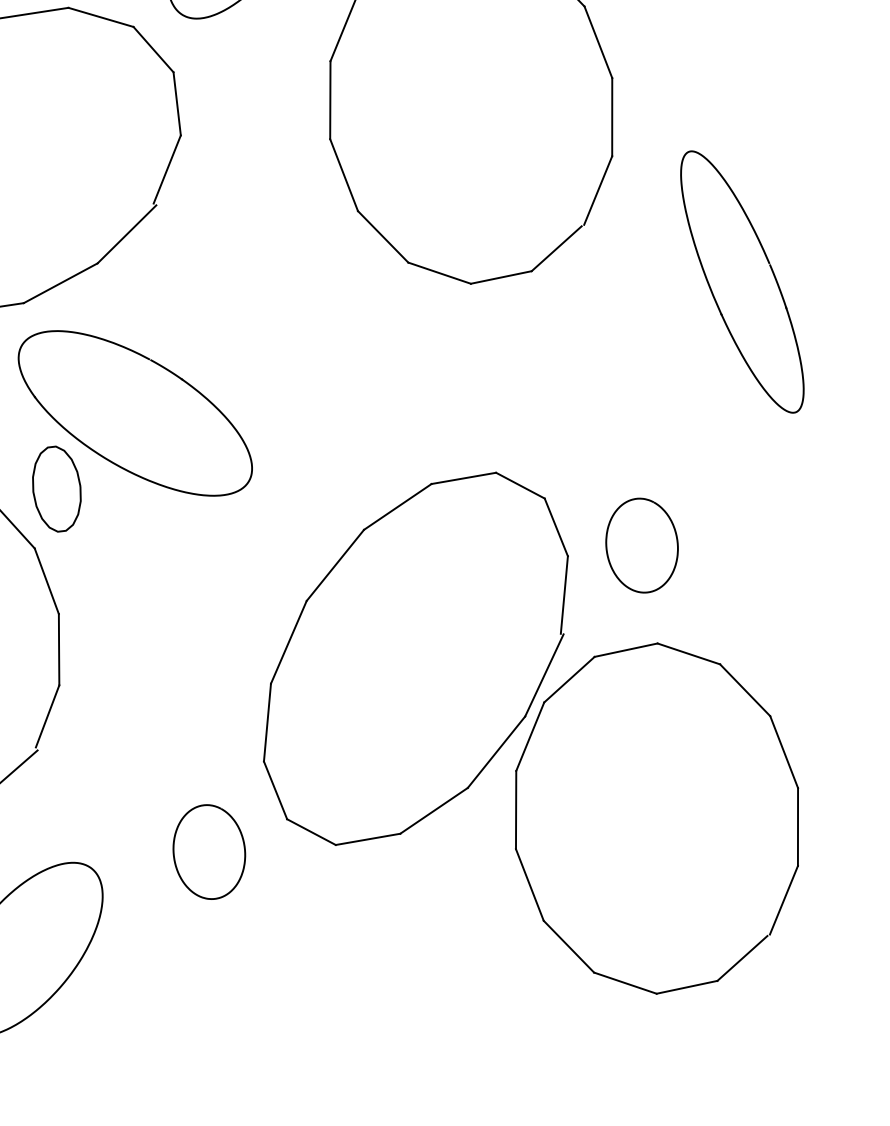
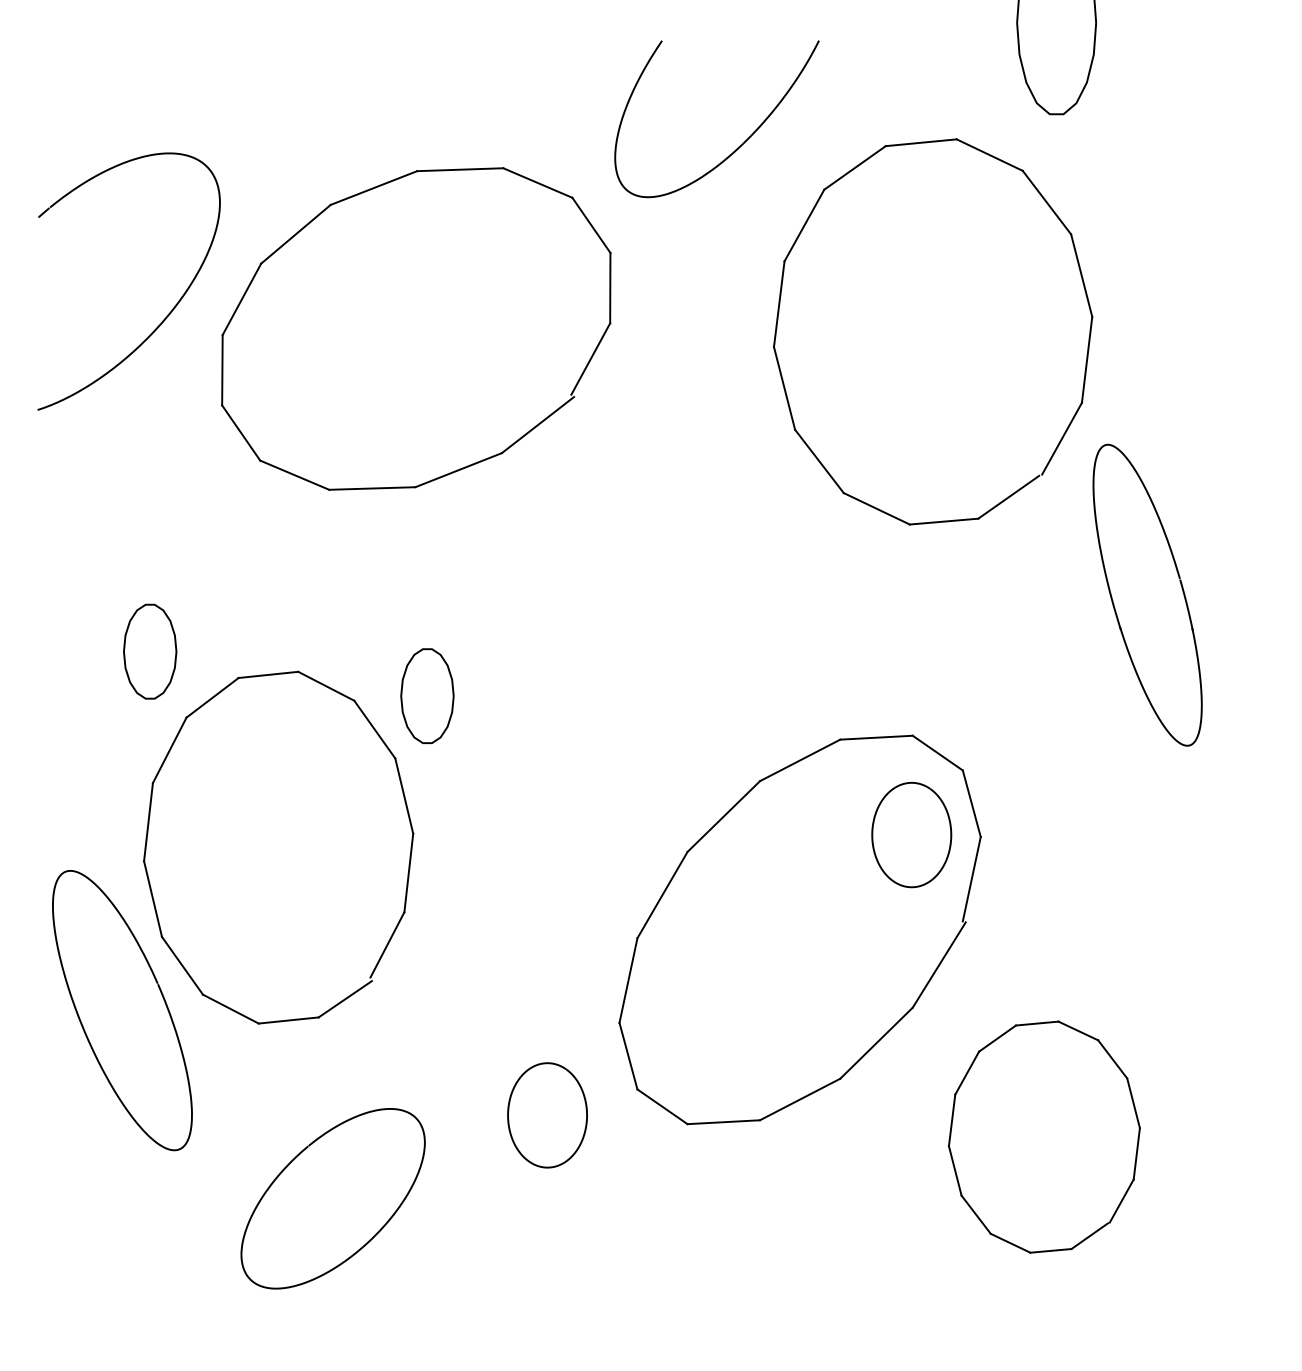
part: (742, 281) -> (1147, 594), moved
part: (135, 412) -> (523, 622), removed
curve: (607, 549) -> (873, 834), moved
part: (657, 817) -> (1044, 1136), size x0.6

